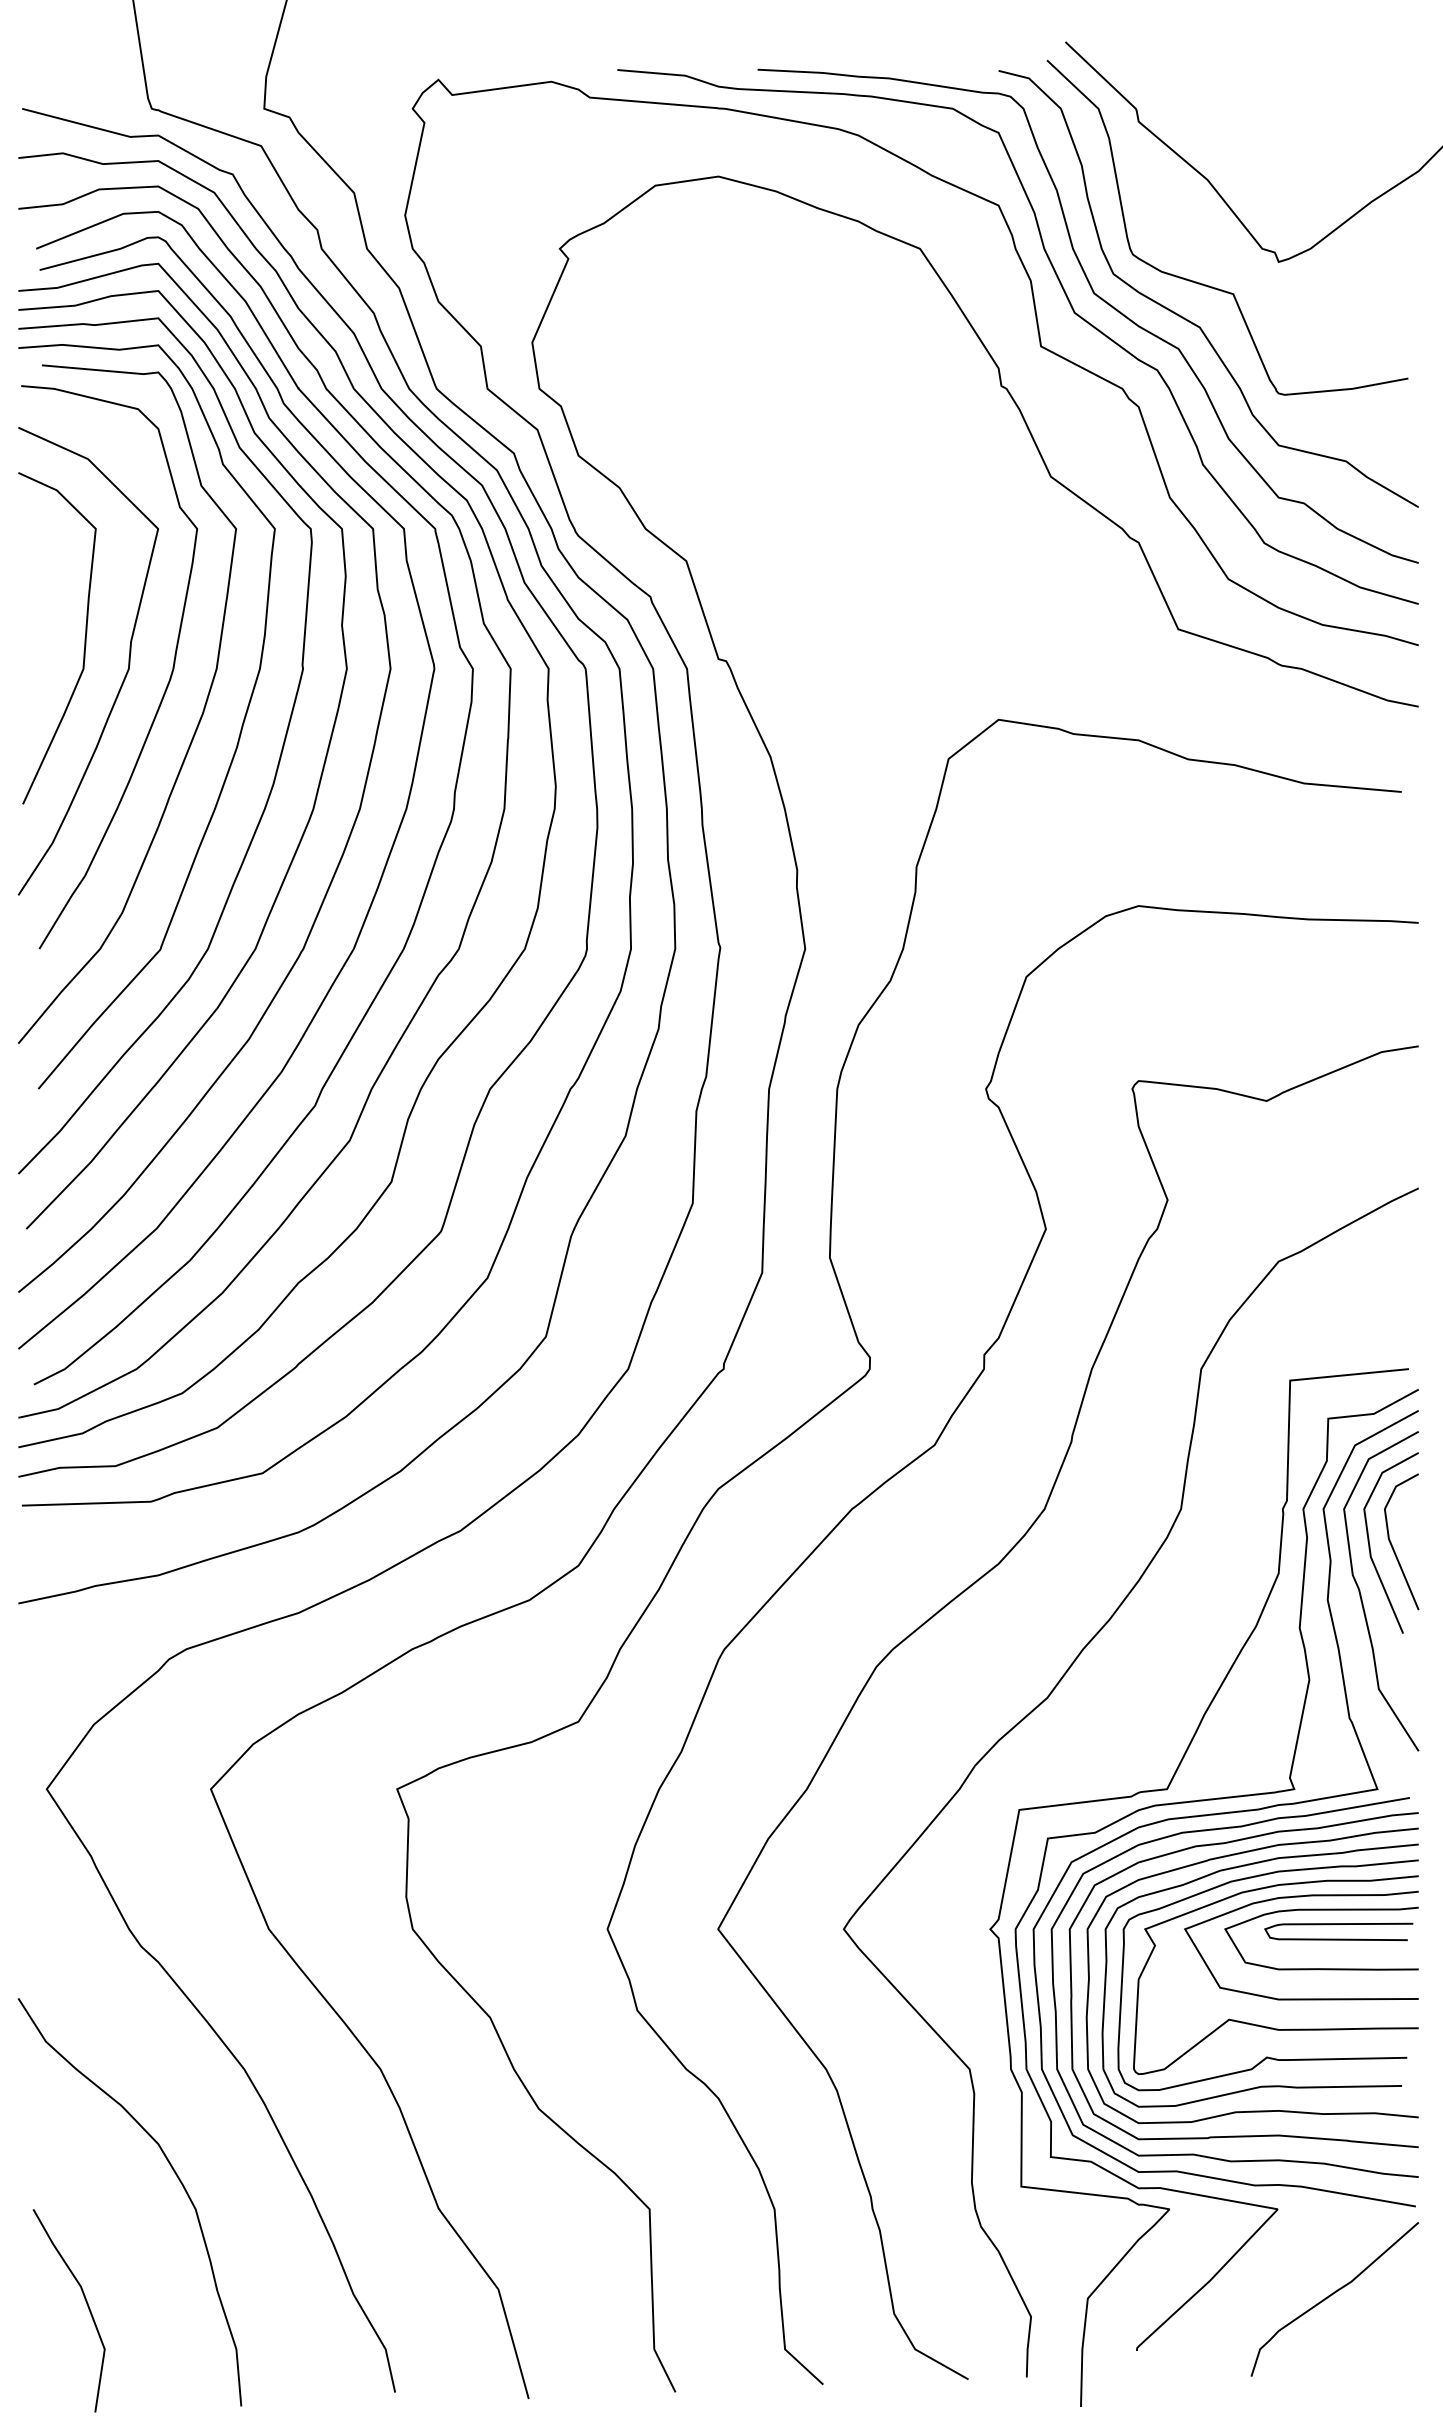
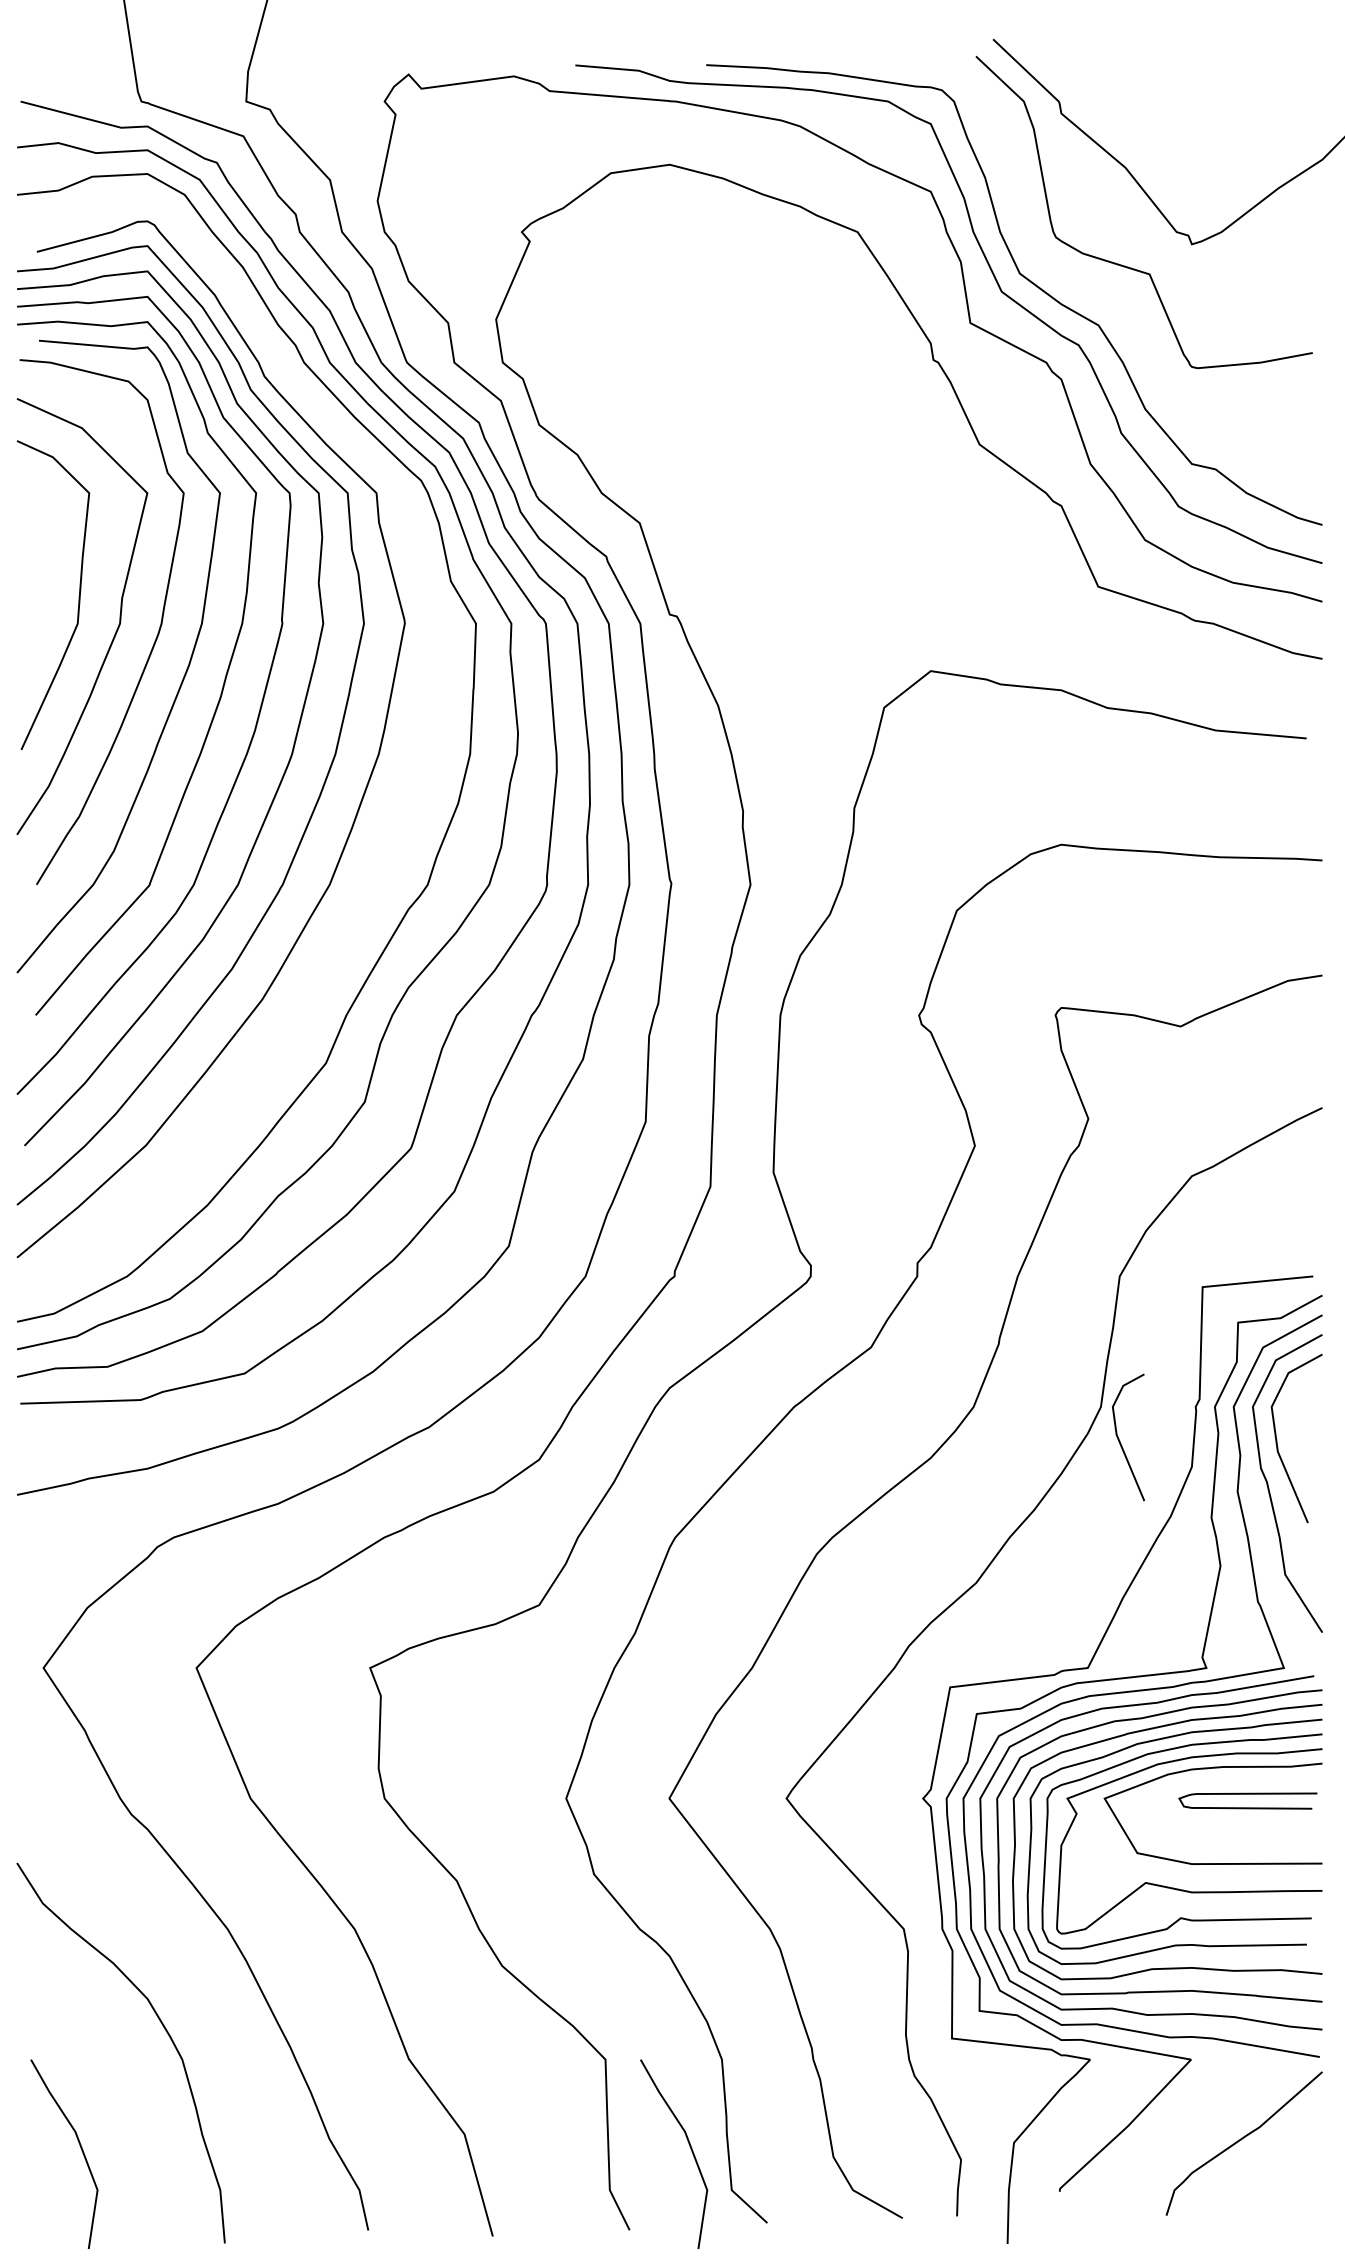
curve: (1188, 319) -> (1107, 297), removed
curve: (435, 857) -> (405, 799), removed
line: (1393, 1546) -> (1120, 1441), moved
curve: (1321, 1910) -> (1231, 1781), removed
line: (740, 2304) -> (690, 2148), added

